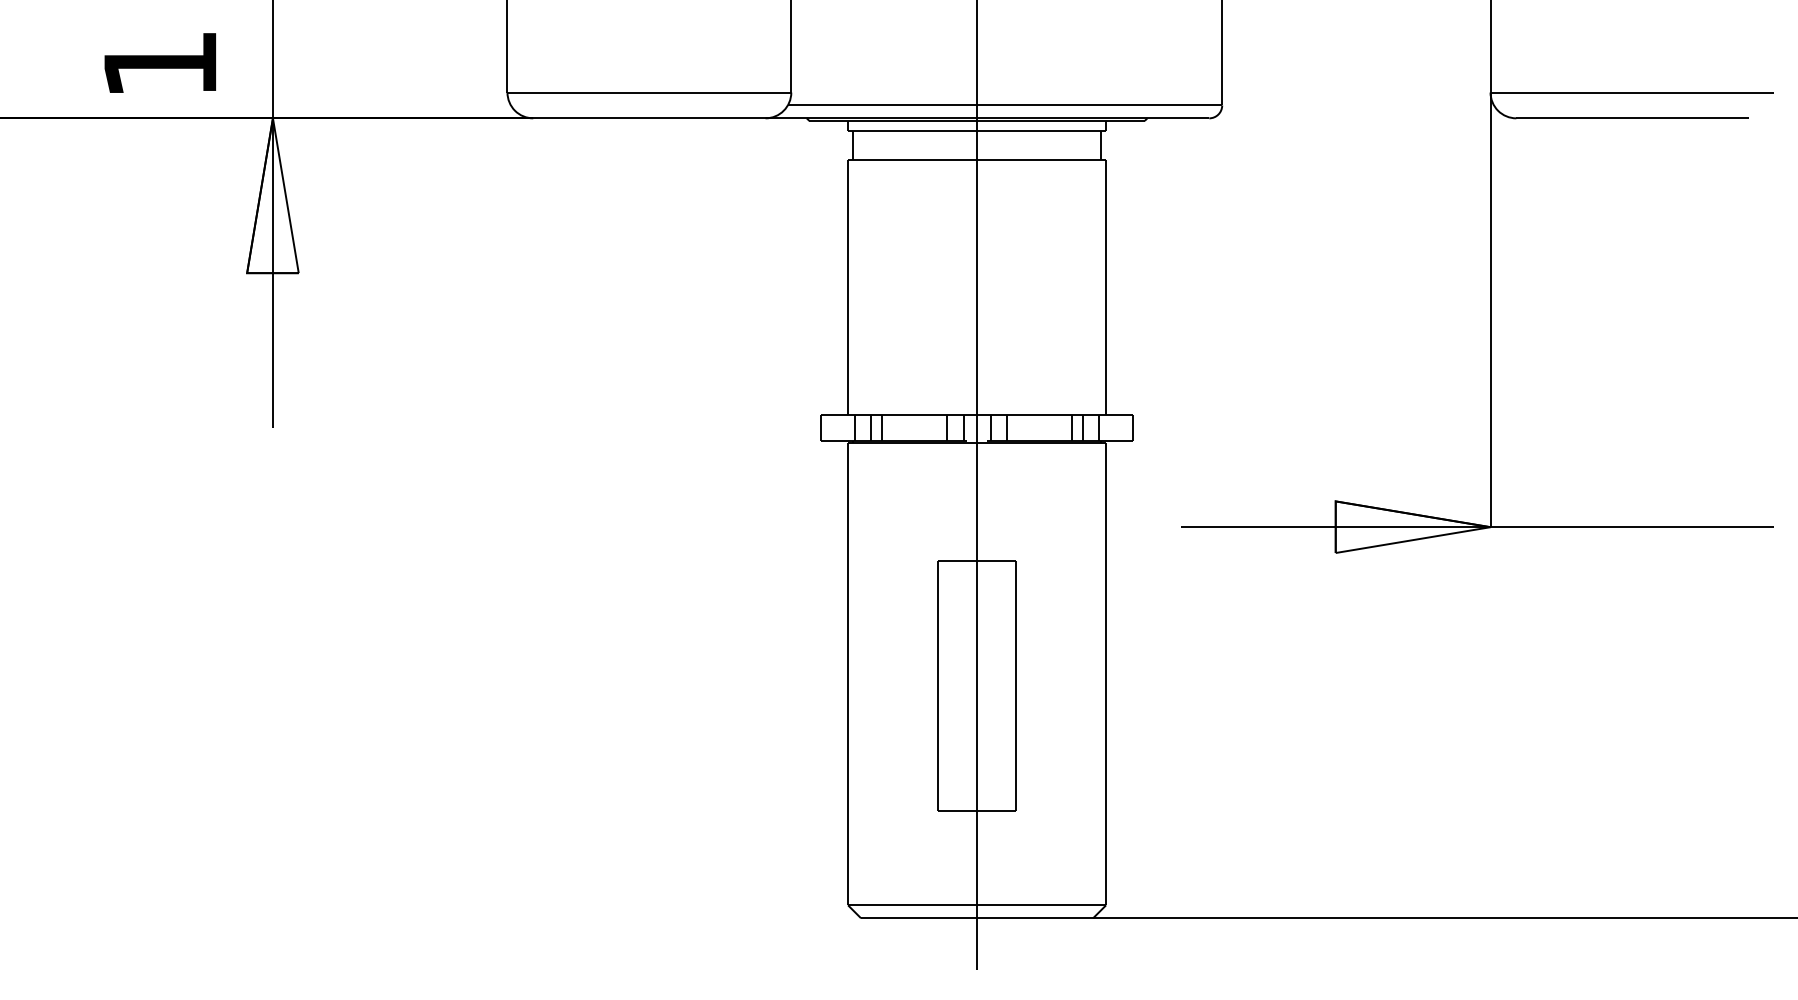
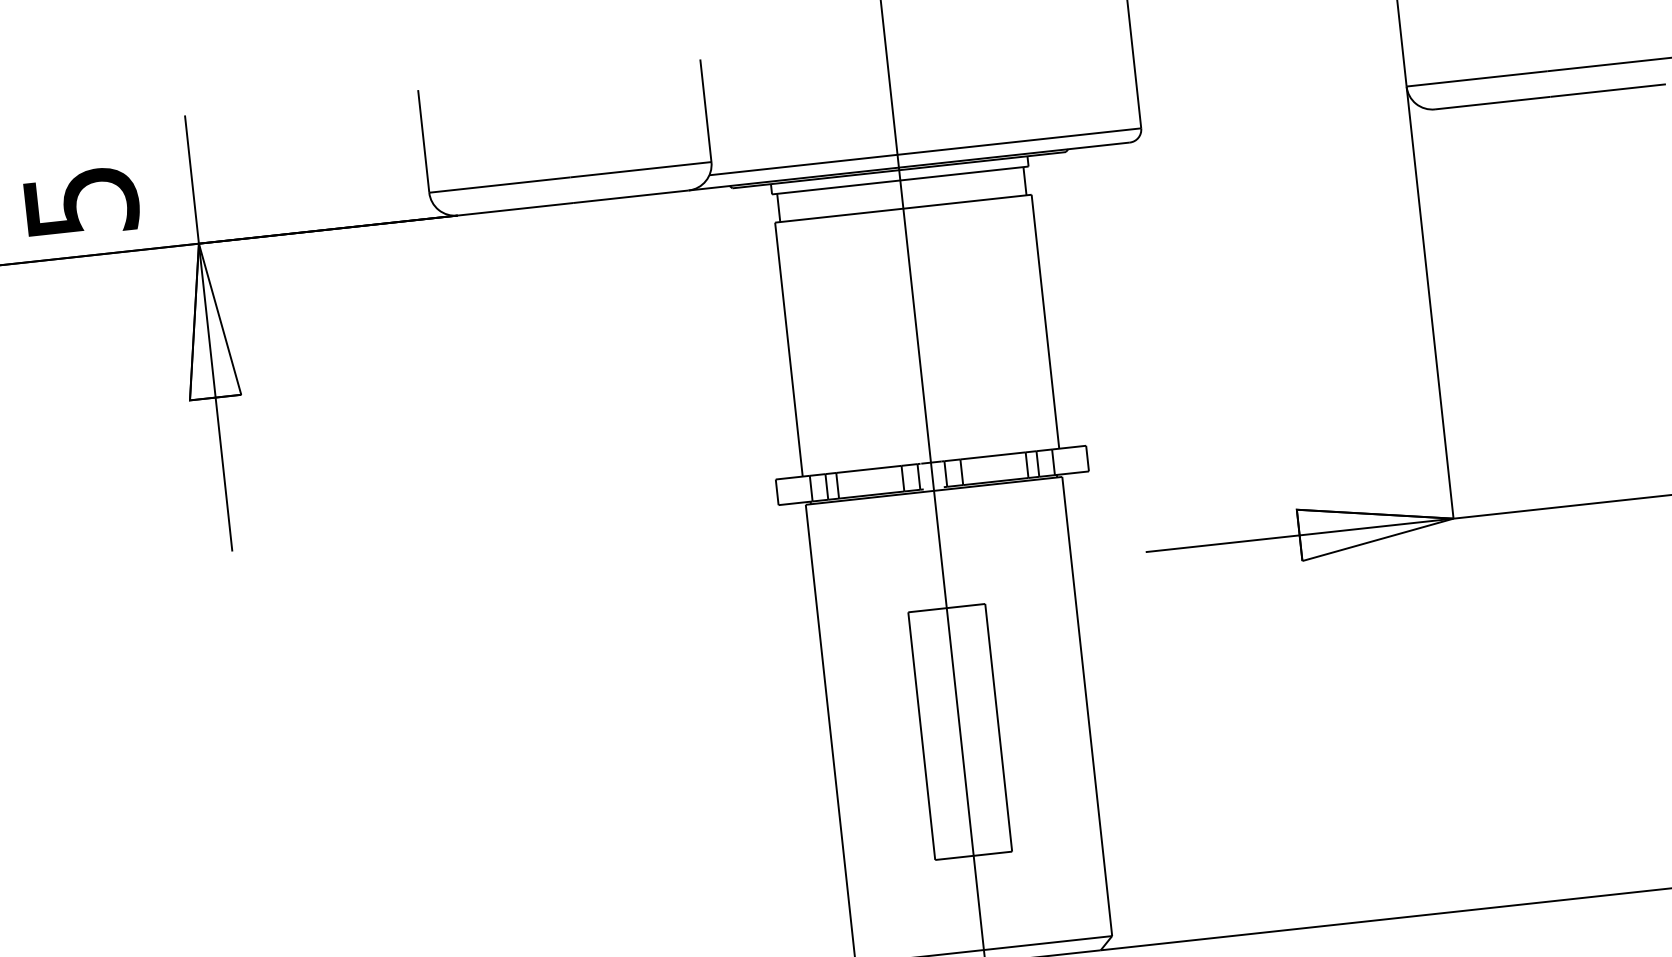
text: (161, 64) -> (82, 202), 1 -> 5

